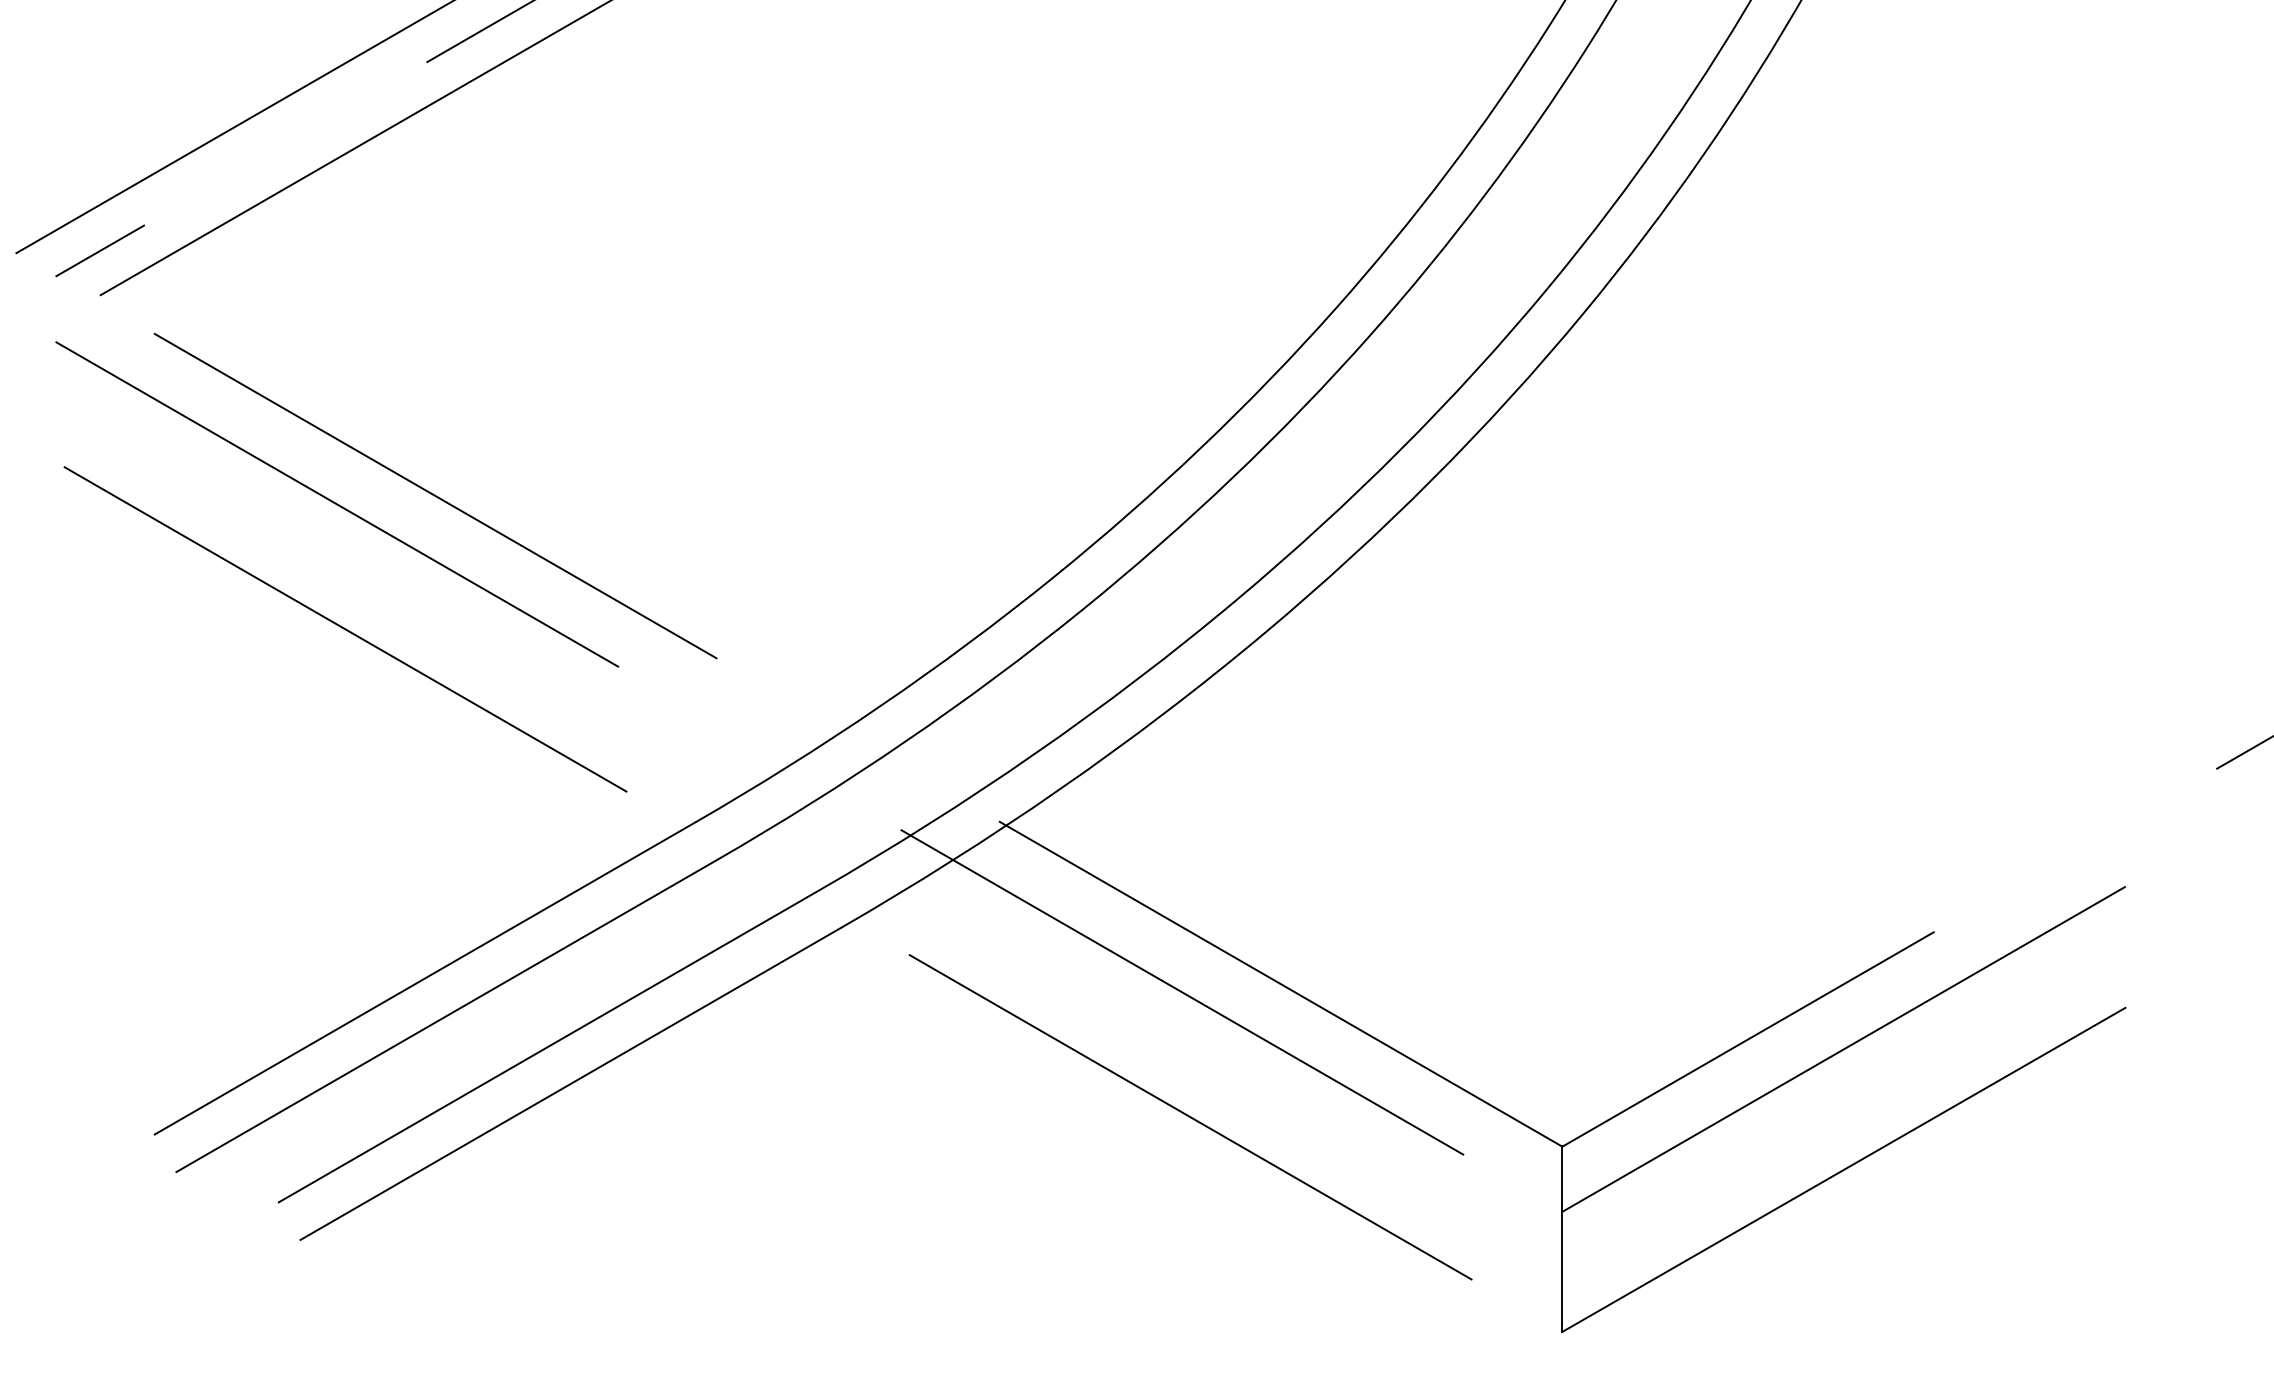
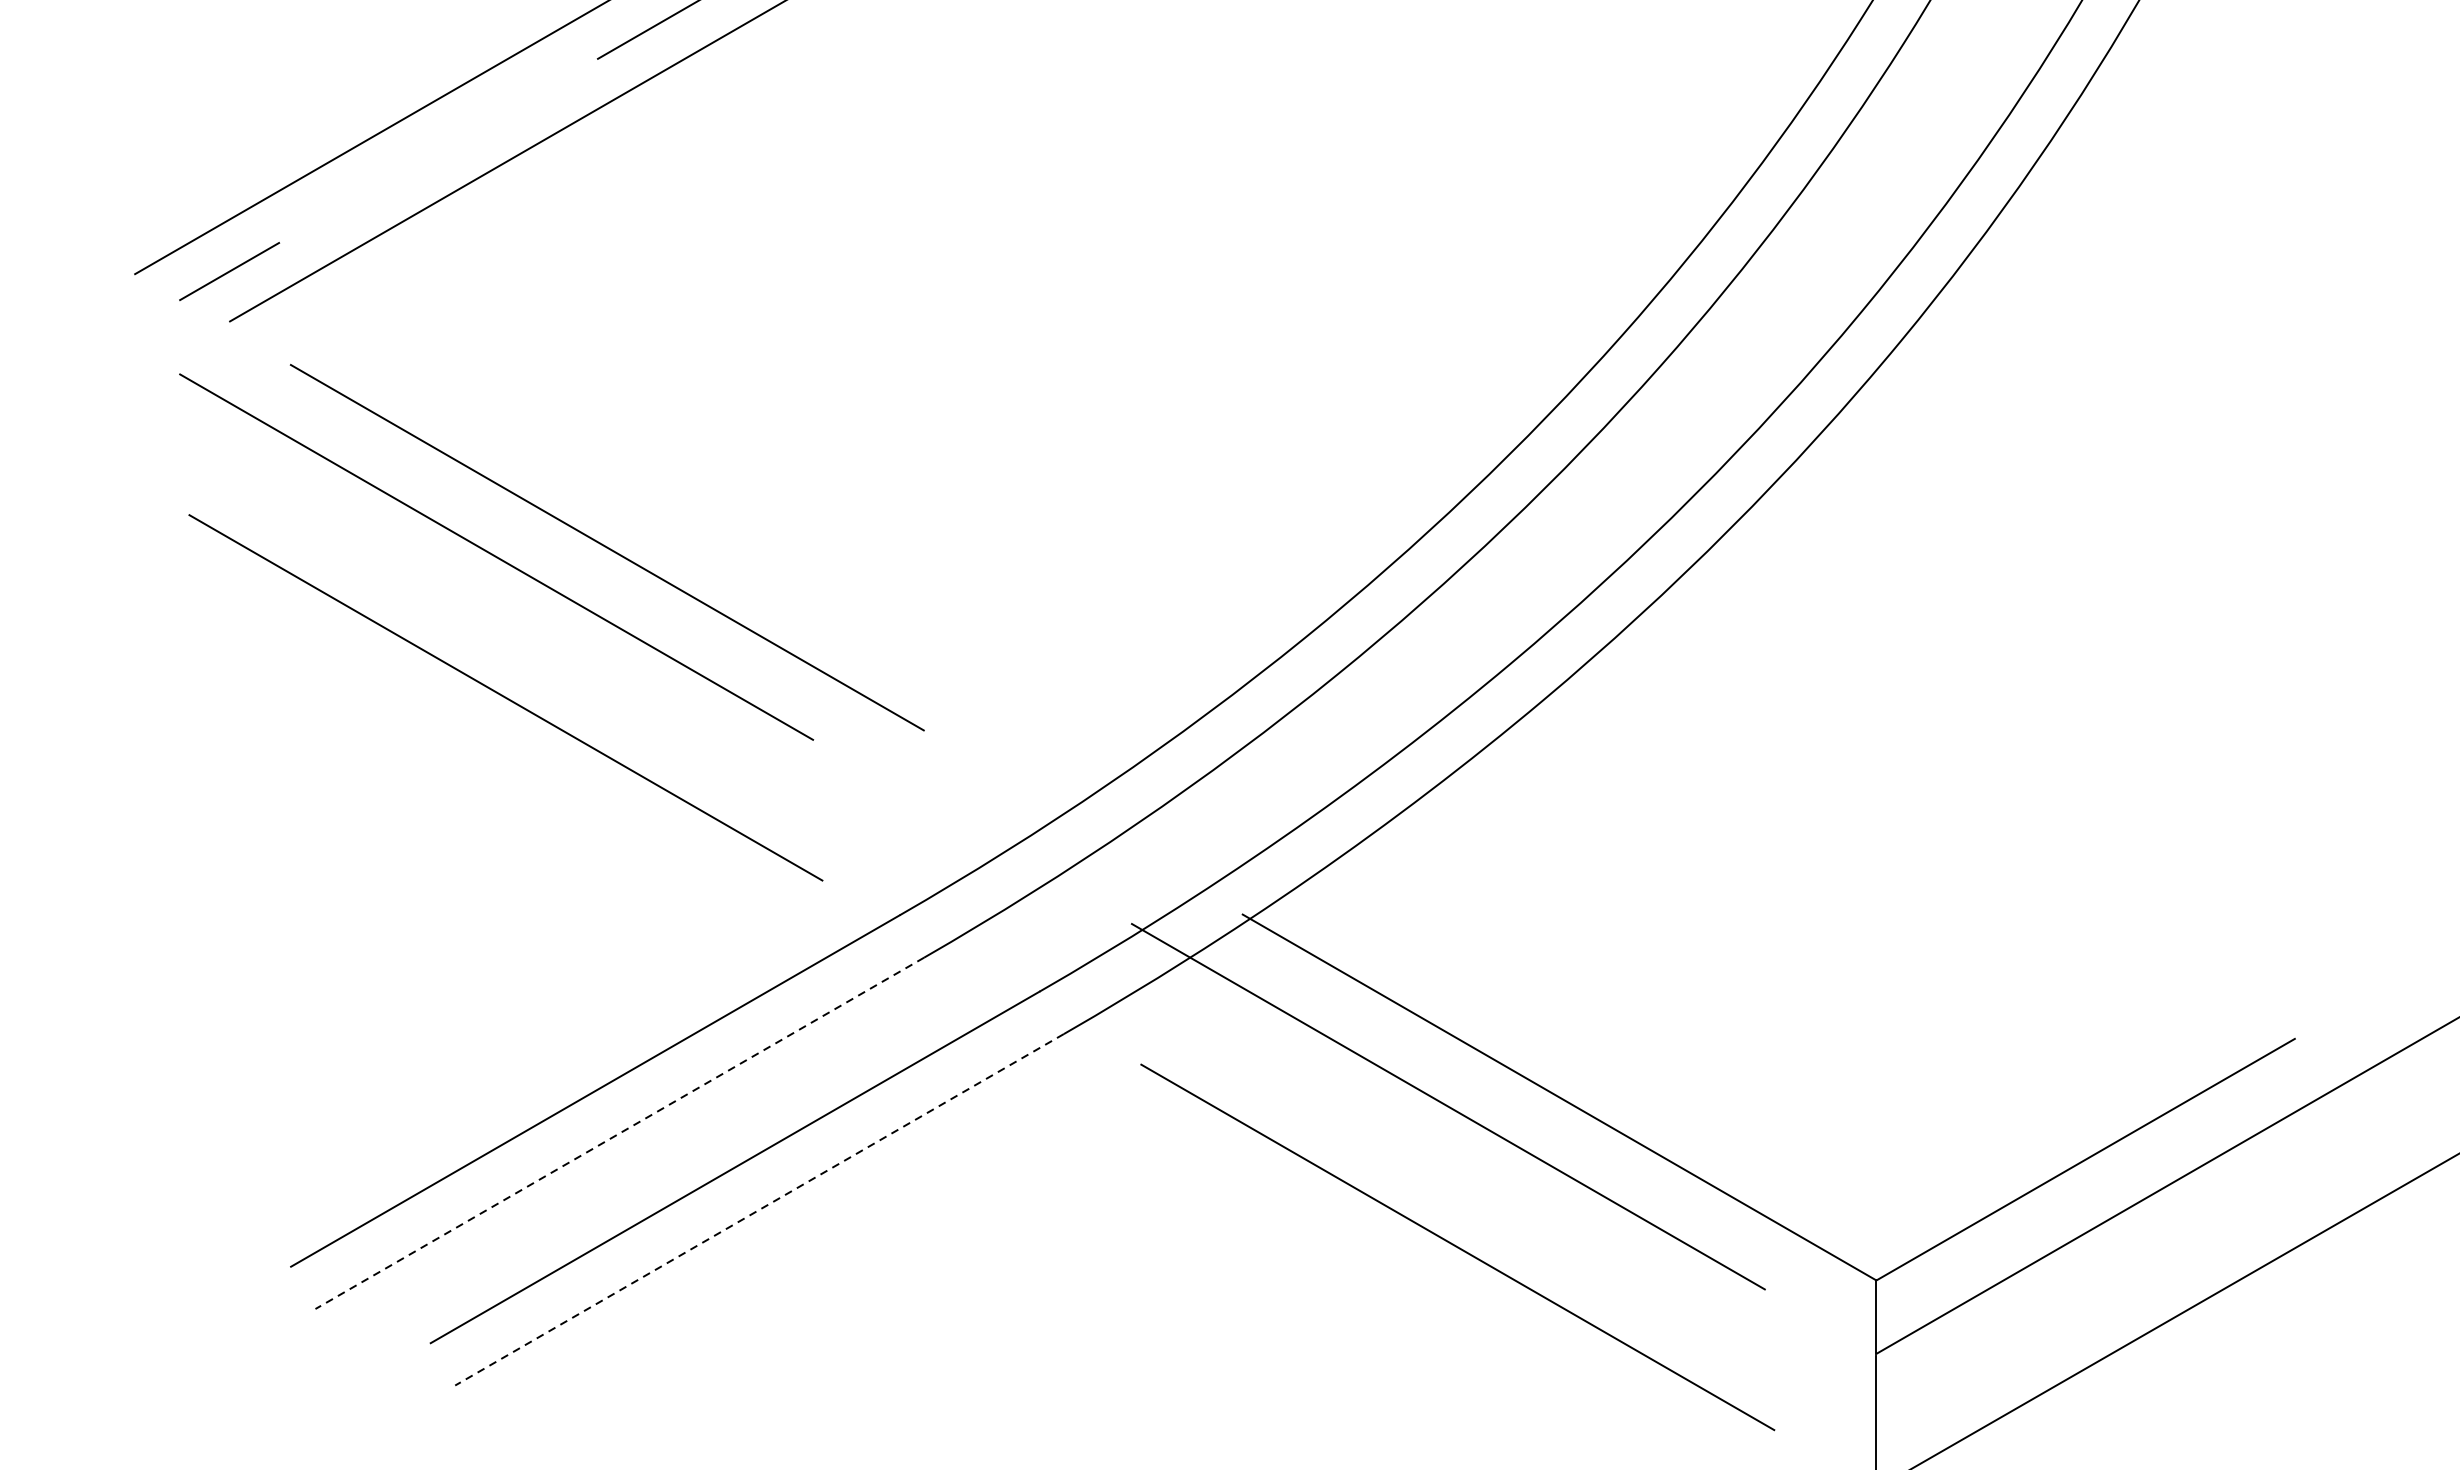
line: (446, 1016) -> (619, 1133), solid -> dashed
line: (570, 1083) -> (759, 1209), solid -> dashed

